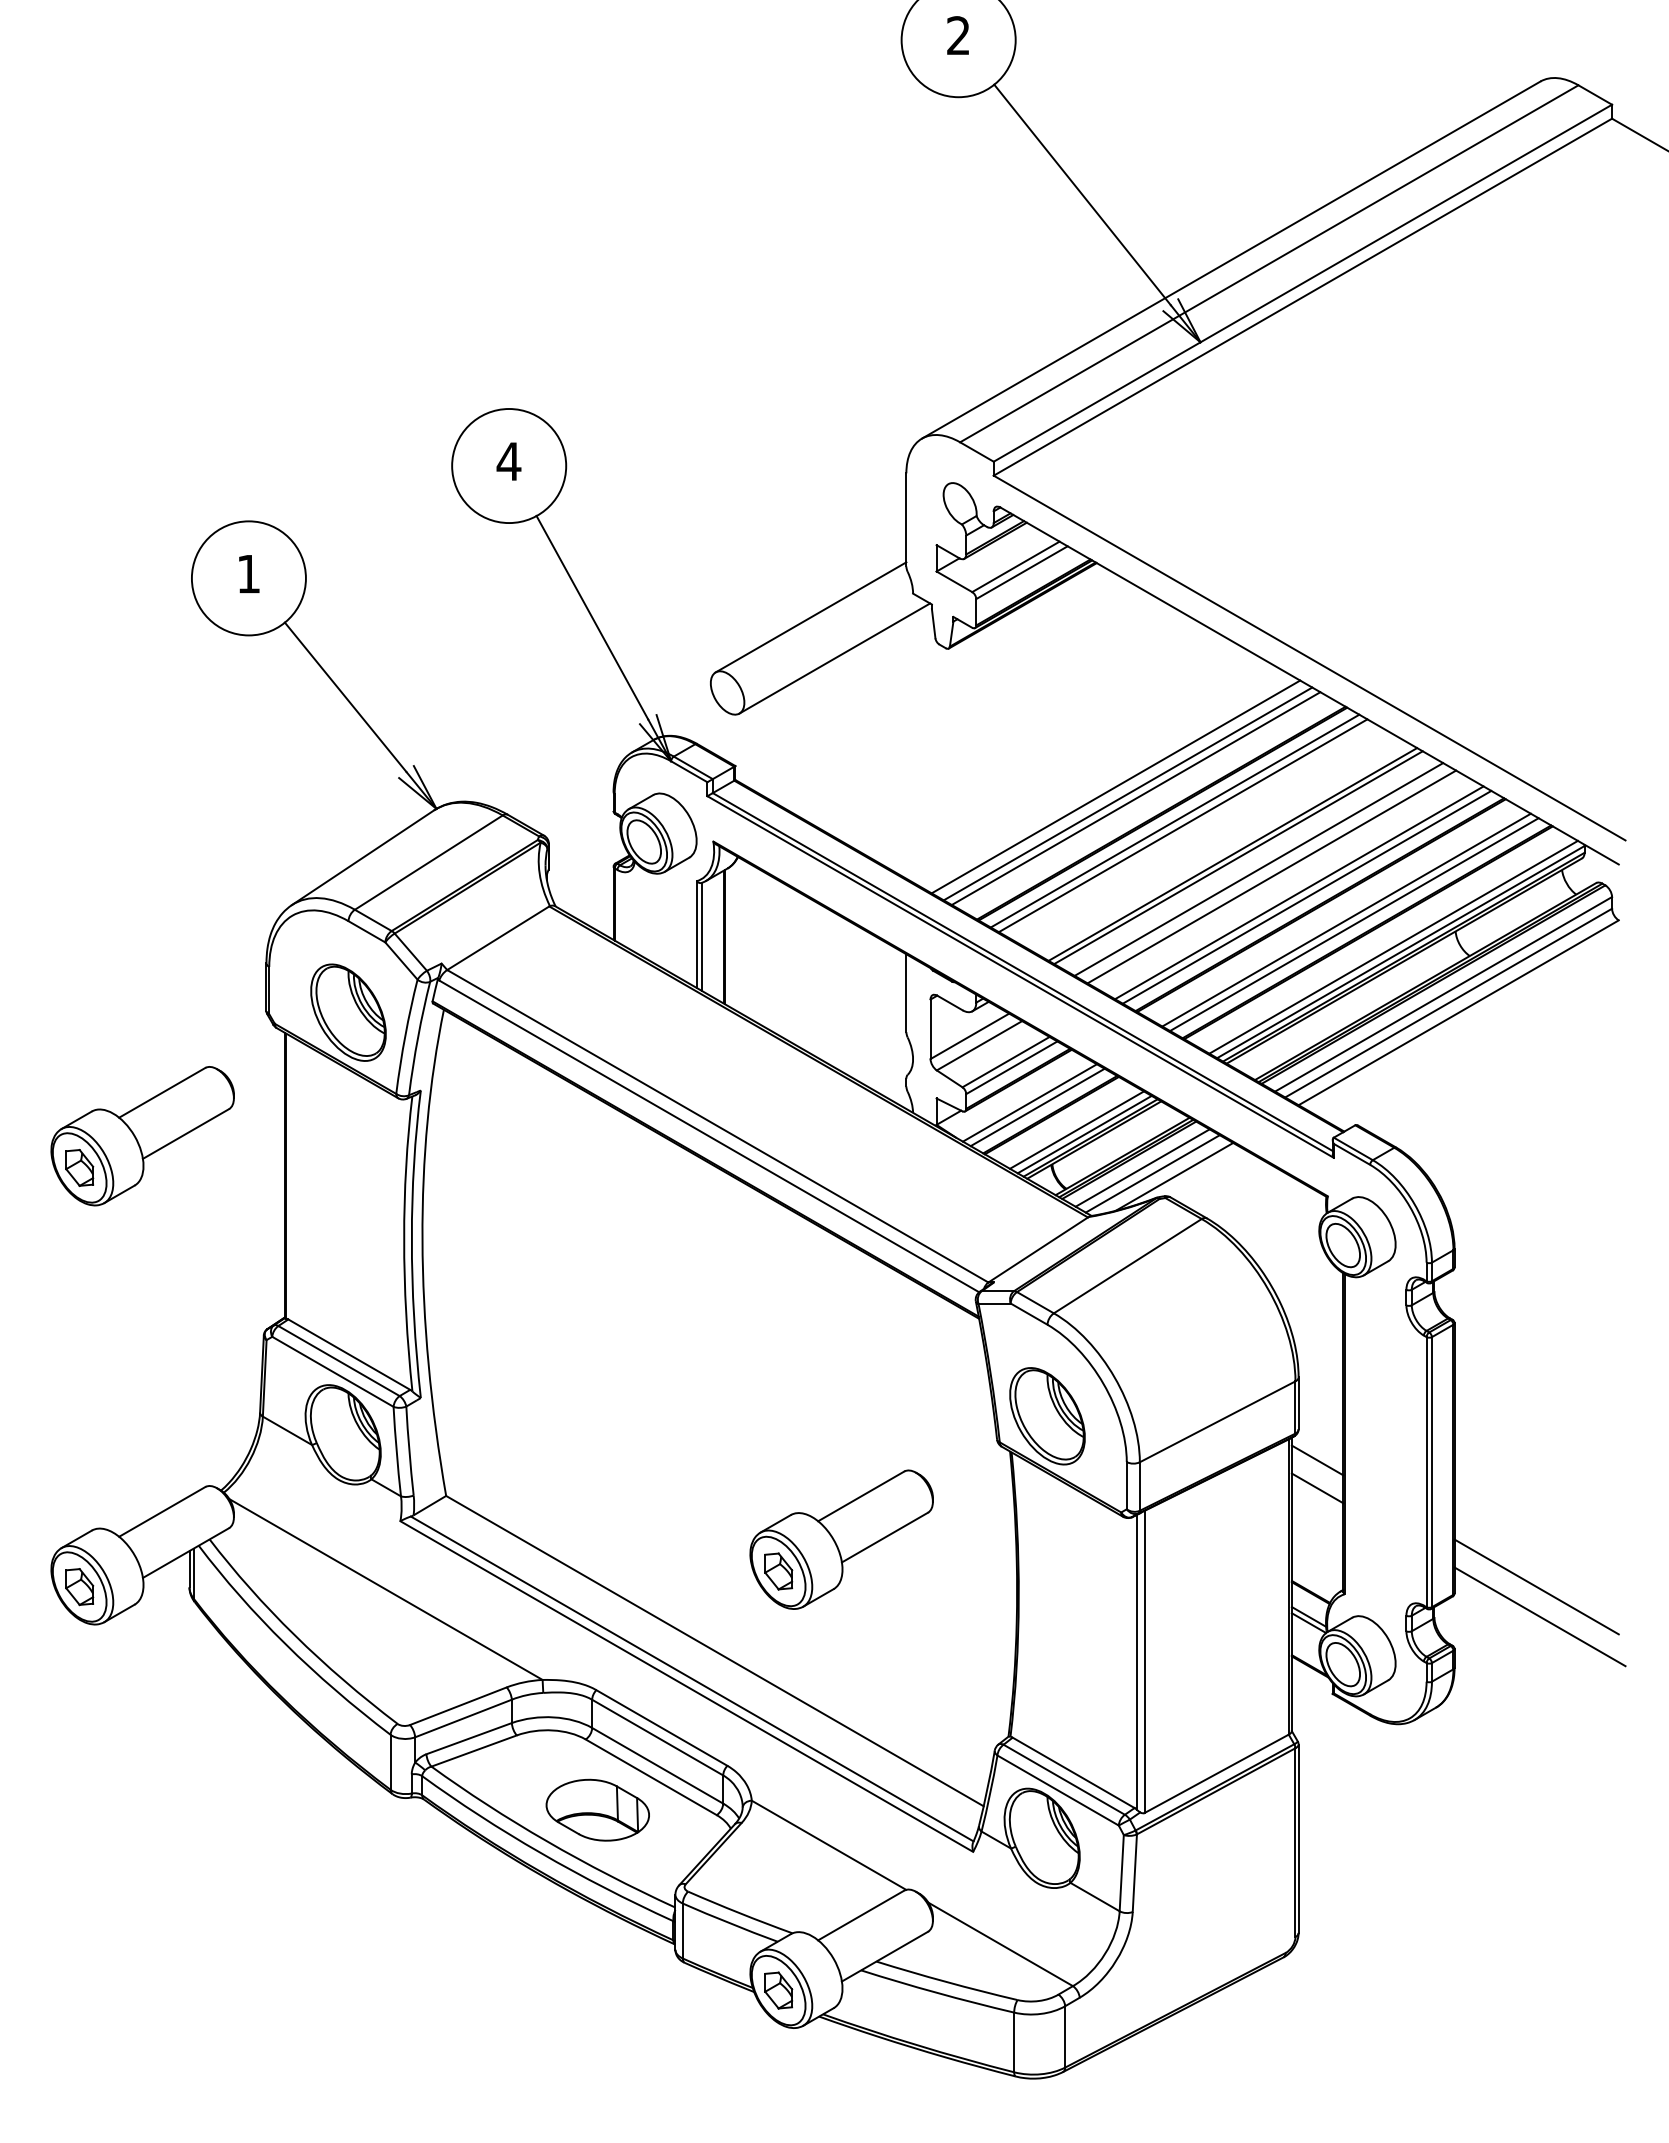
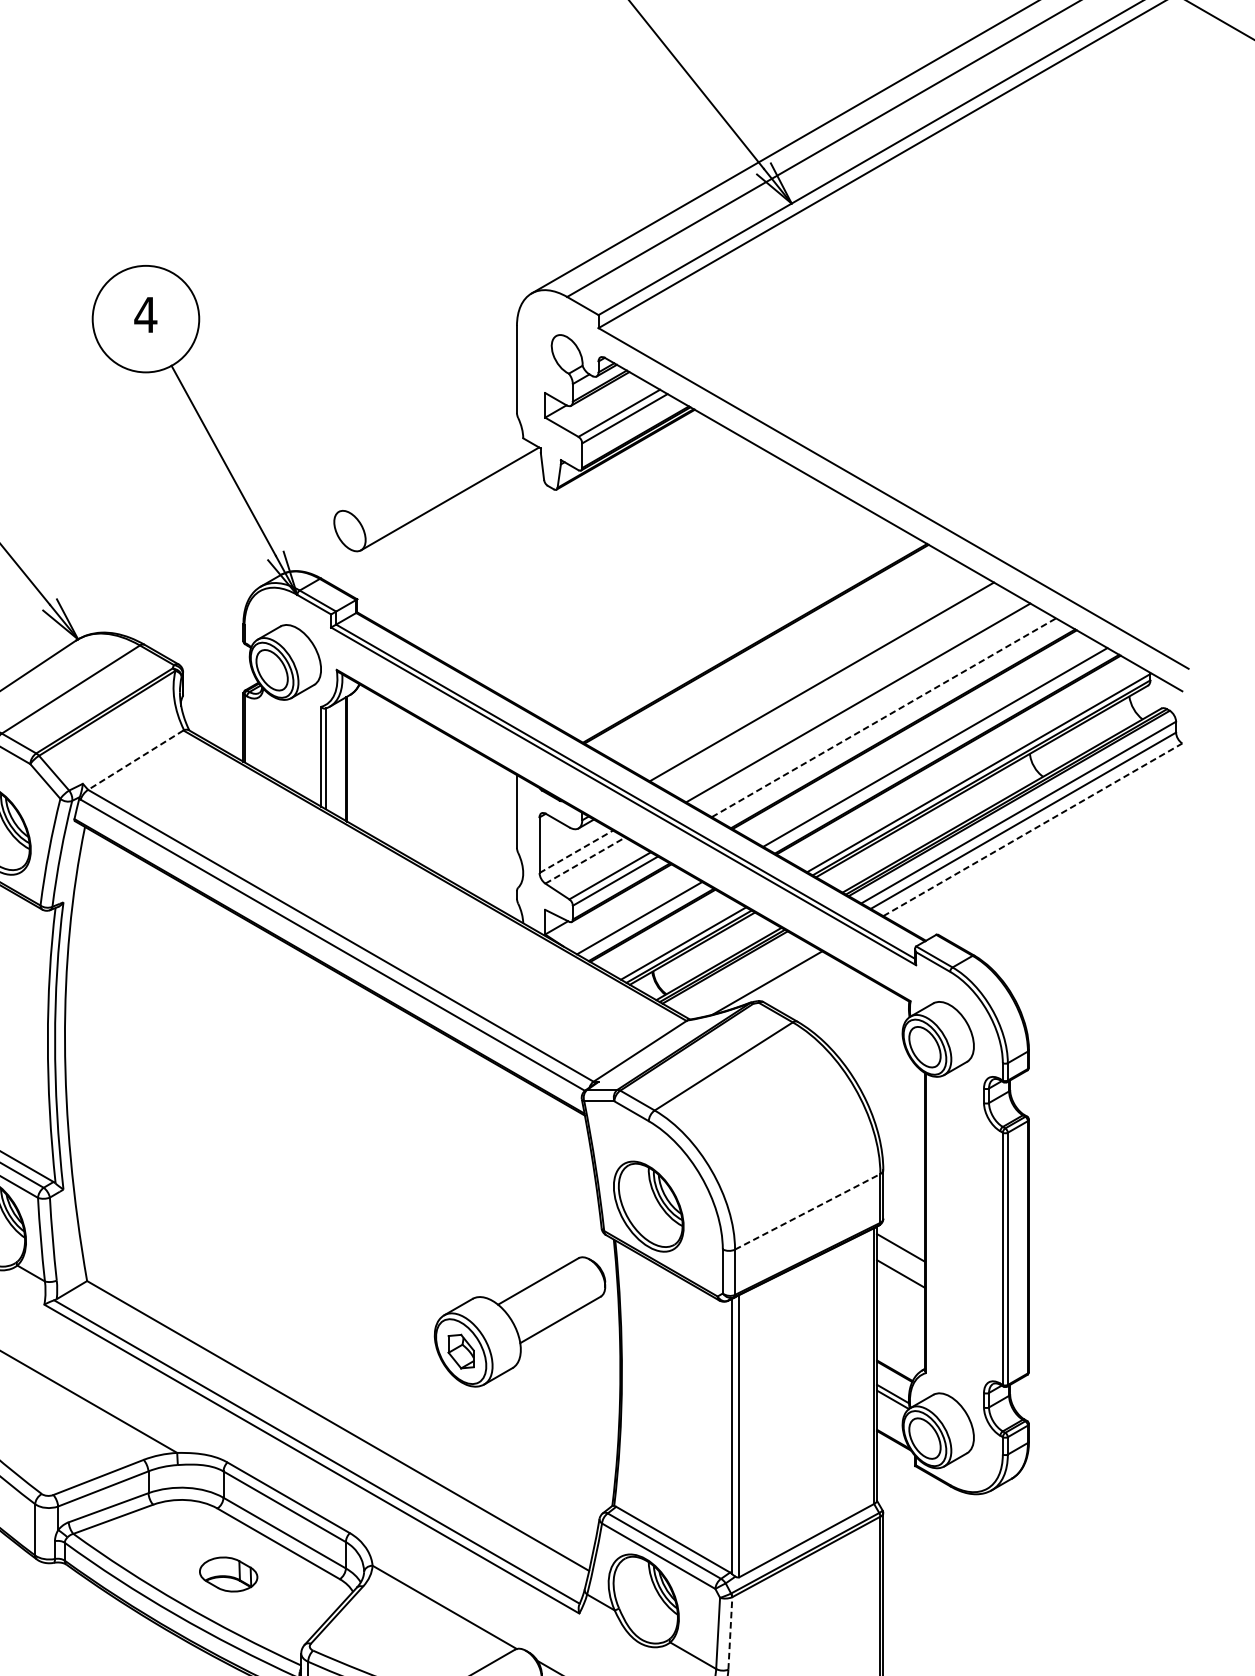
line: (810, 617) -> (427, 460), removed
line: (1115, 786) -> (712, 618), removed
line: (1127, 793) -> (723, 624), removed
line: (1135, 798) -> (730, 629), removed
line: (1174, 820) -> (767, 650), removed
line: (1182, 825) -> (774, 654), removed
line: (1238, 857) -> (827, 684), removed
line: (1258, 869) -> (845, 695), removed
line: (1299, 892) -> (884, 717), solid -> dashed
line: (1306, 896) -> (890, 721), removed
line: (1346, 919) -> (928, 742), removed
line: (497, 938) -> (135, 760), solid -> dashed
line: (1393, 946) -> (971, 767), removed
line: (1458, 1012) -> (1032, 829), solid -> dashed
line: (970, 1036) -> (576, 851), solid -> dashed
line: (979, 1045) -> (585, 860), solid -> dashed
line: (1029, 1102) -> (631, 913), removed
line: (1076, 1129) -> (675, 938), removed
line: (1142, 1167) -> (737, 974), removed
line: (1152, 1173) -> (746, 979), removed
line: (1217, 1421) -> (807, 1211), solid -> dashed
part: (841, 1539) -> (519, 1321), moved
line: (1536, 1586) -> (1105, 1365), removed
line: (1539, 1616) -> (1108, 1393), removed
part: (597, 1809) -> (228, 1573), size x0.6
line: (1134, 1873) -> (730, 1633), solid -> dashed

